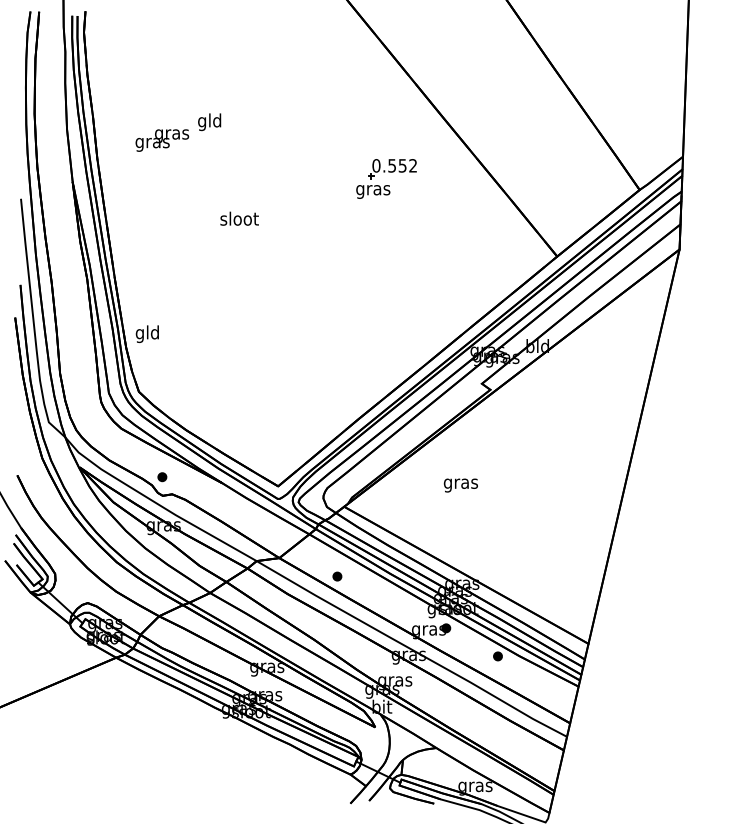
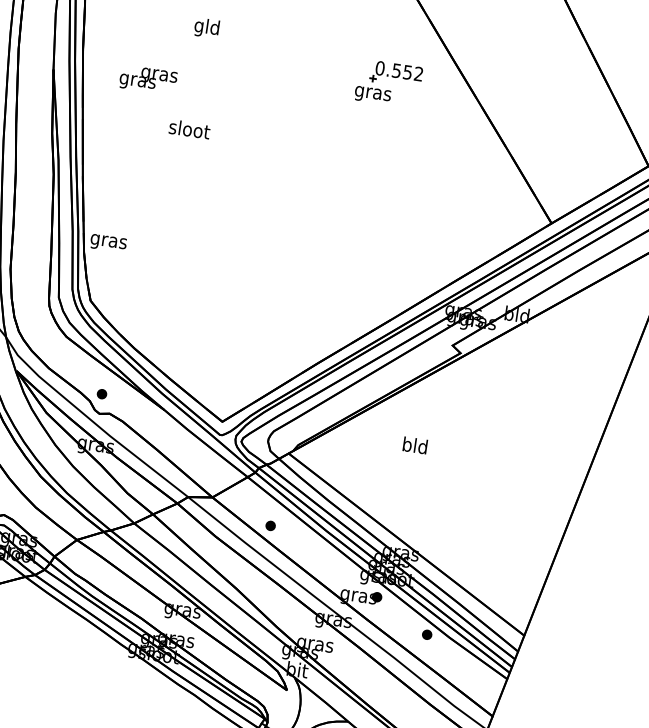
text: (162, 140) -> (148, 80), moved
part: (384, 172) -> (387, 76), moved
text: (239, 218) -> (189, 129), moved
text: (147, 334) -> (108, 241), gld -> gras
text: (460, 483) -> (414, 447), gras -> bld

